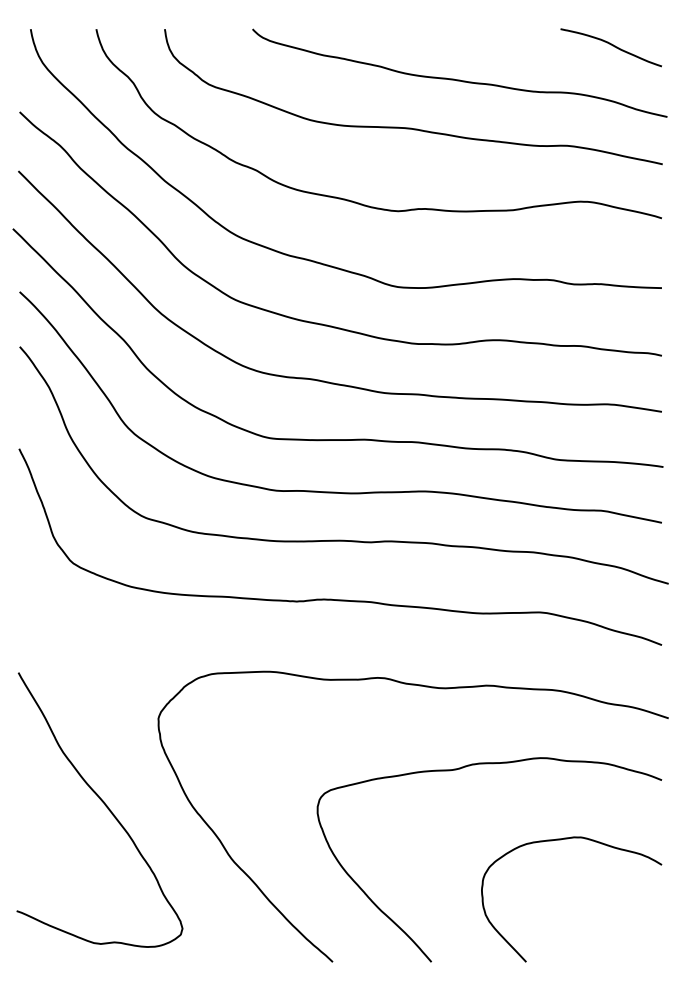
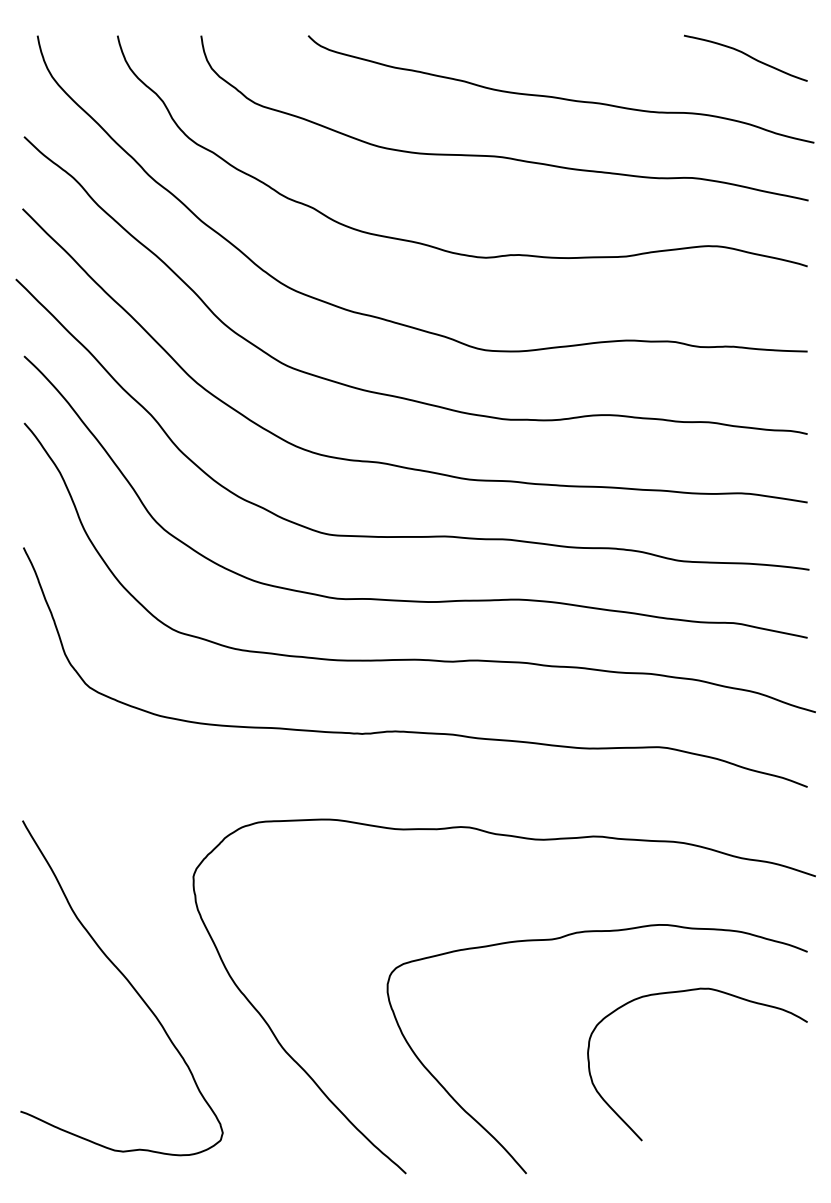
curve: (561, 840) -> (685, 992), moved

